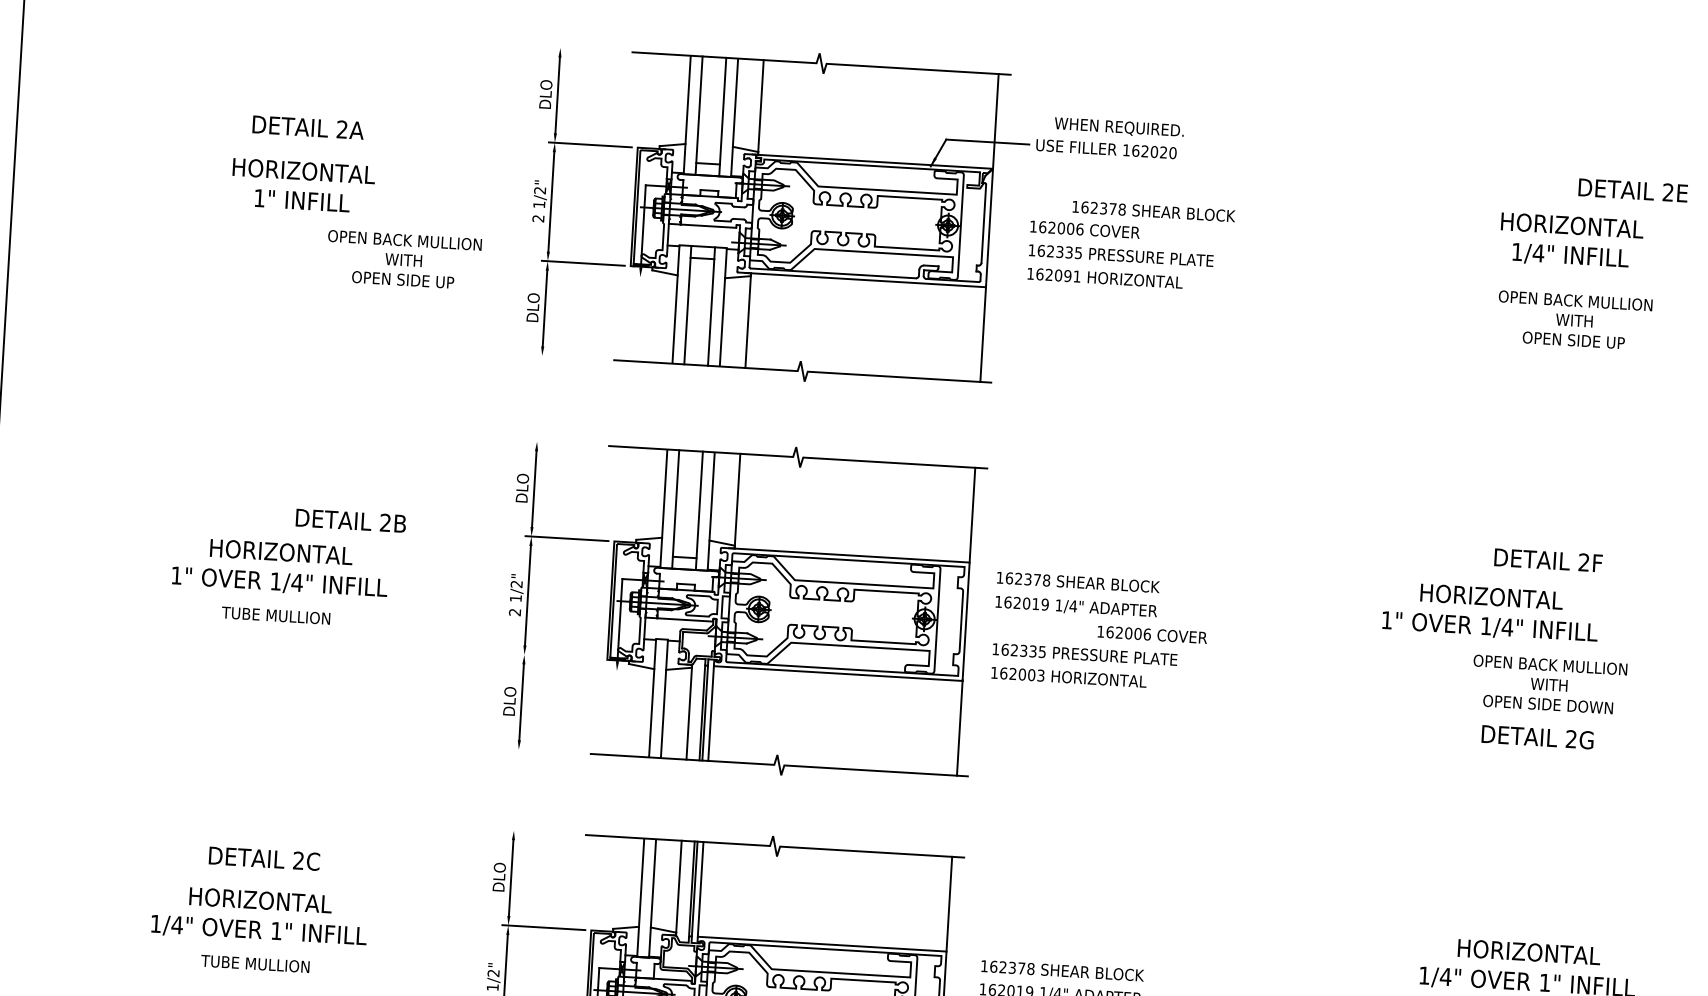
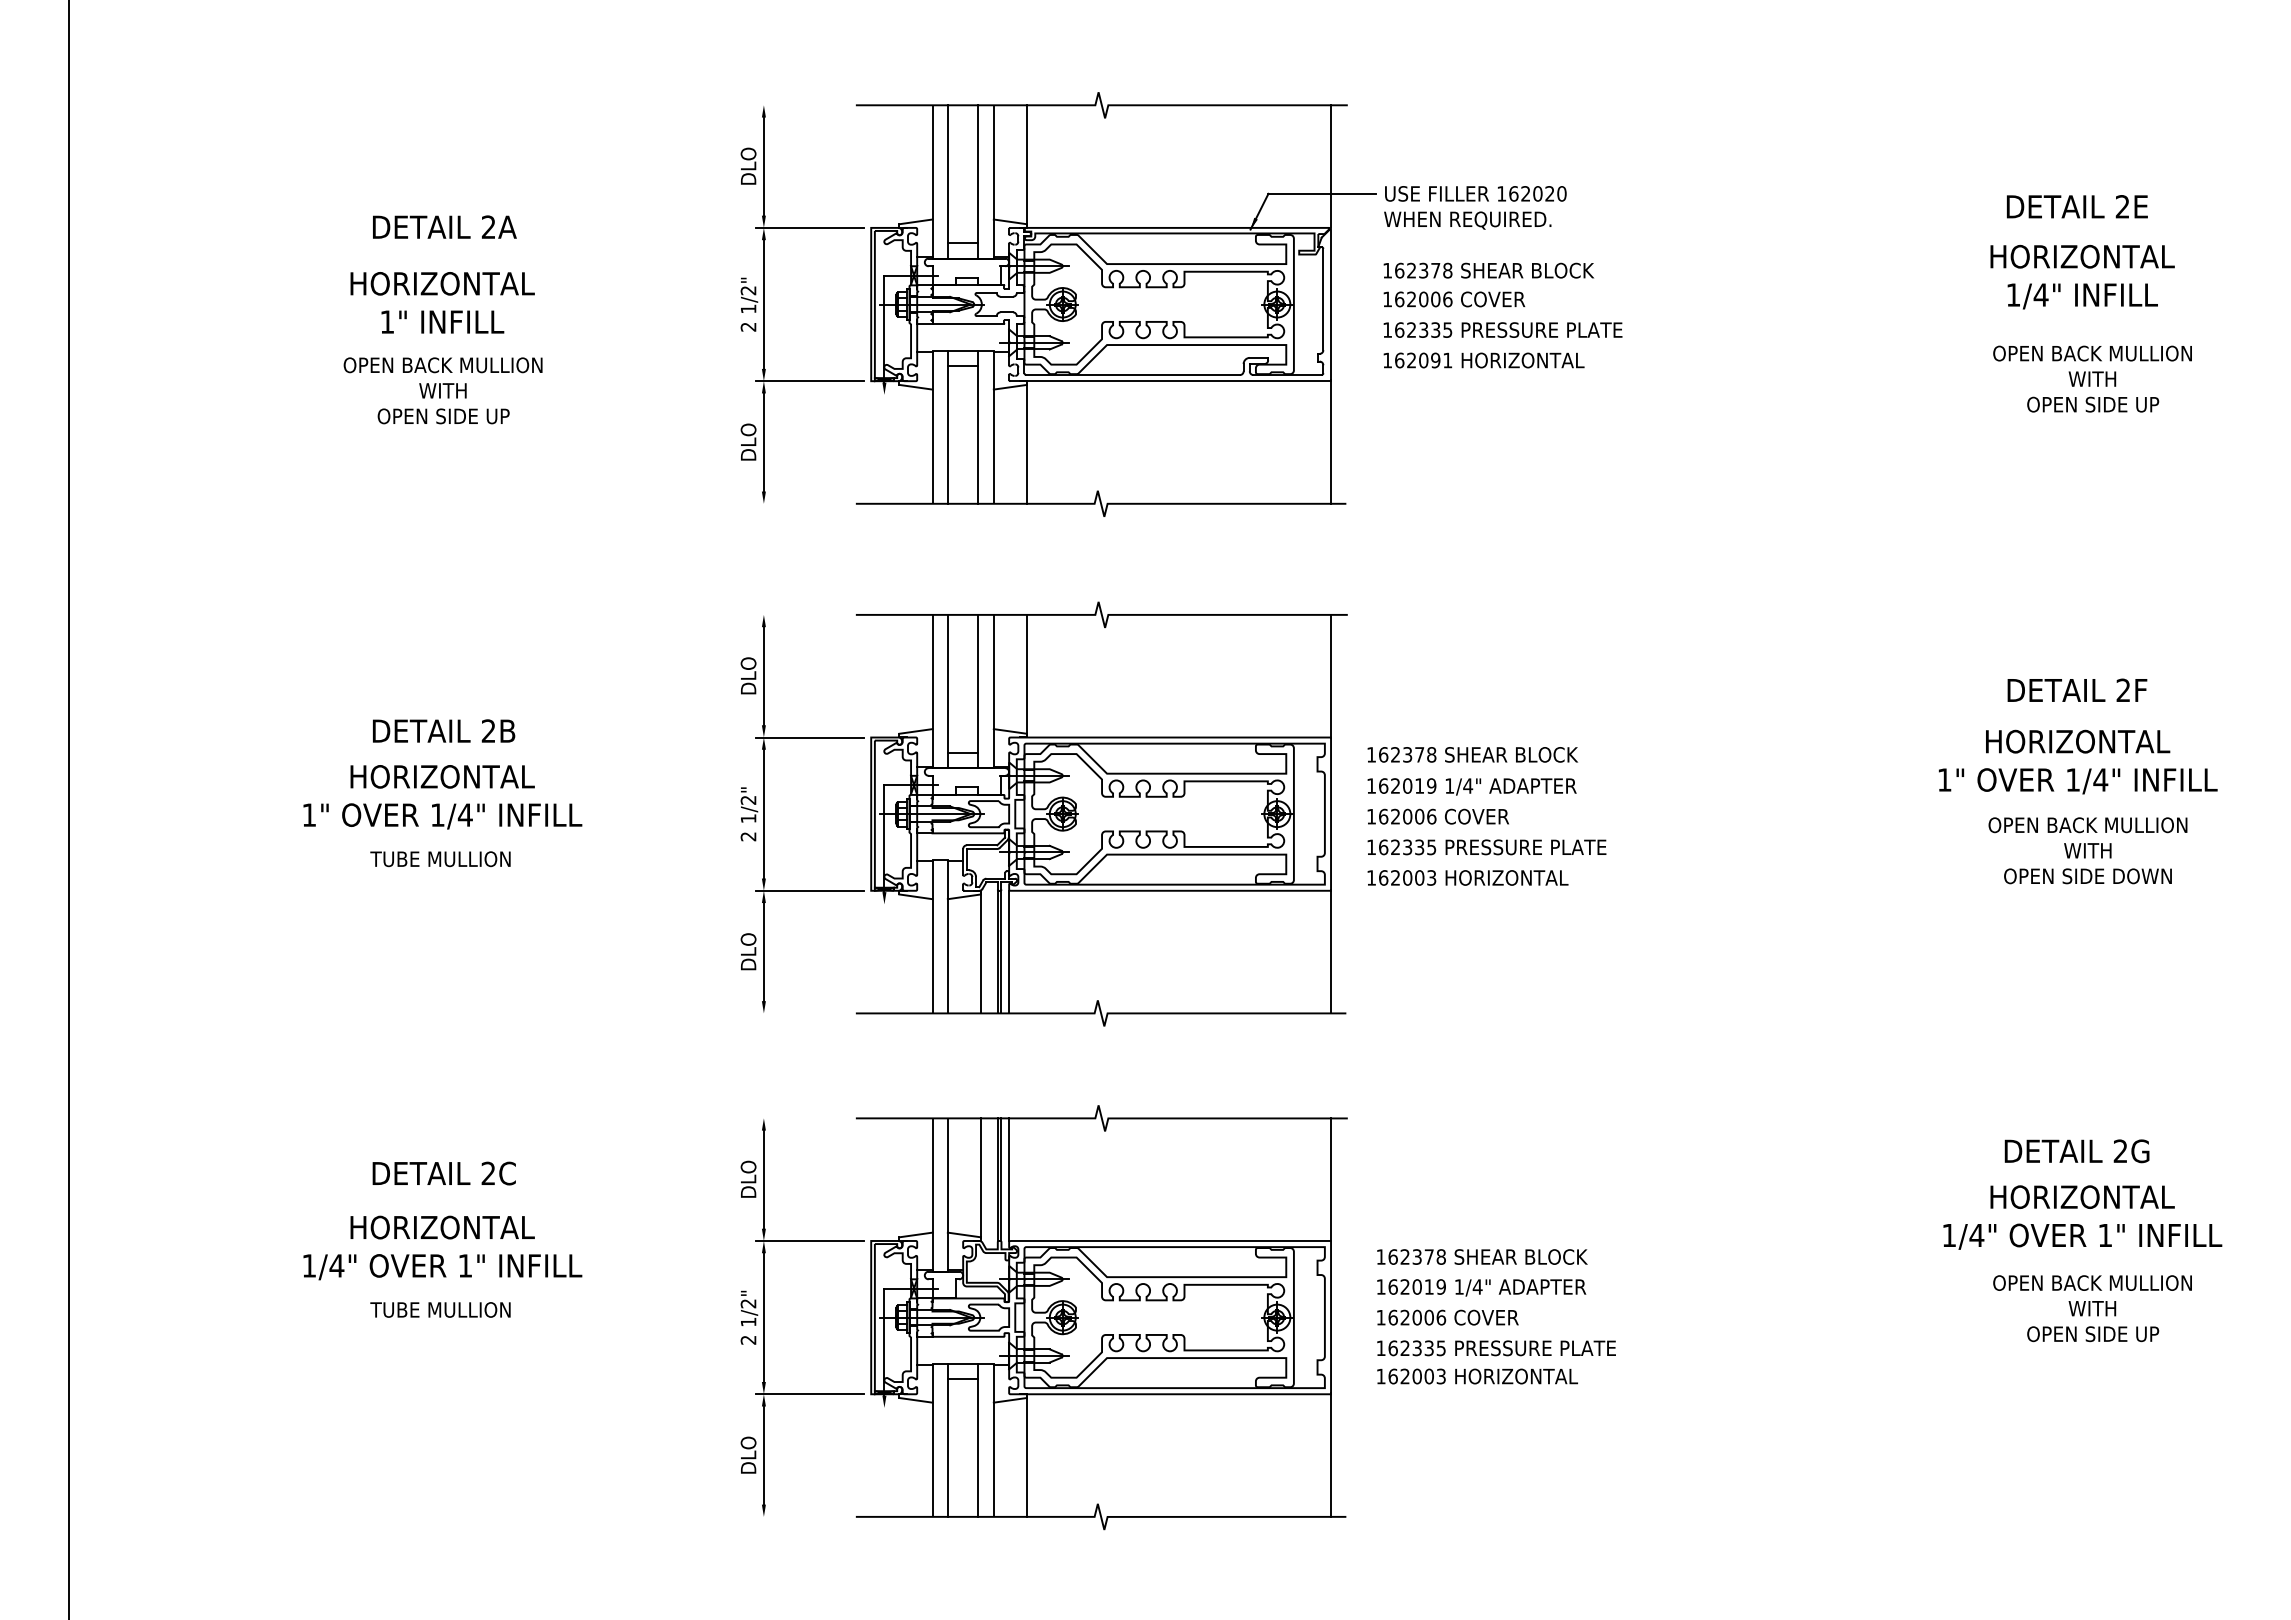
text: (1119, 127) -> (1467, 220), moved
text: (1633, 190) -> (2077, 206), moved
text: (1153, 211) -> (1488, 270), moved
text: (403, 259) -> (442, 390), moved
text: (351, 520) -> (444, 730), moved
text: (1490, 612) -> (2077, 761), moved
text: (1151, 634) -> (1437, 816), moved
line: (559, 656) -> (809, 890), added
text: (1537, 737) -> (2076, 1151), moved

